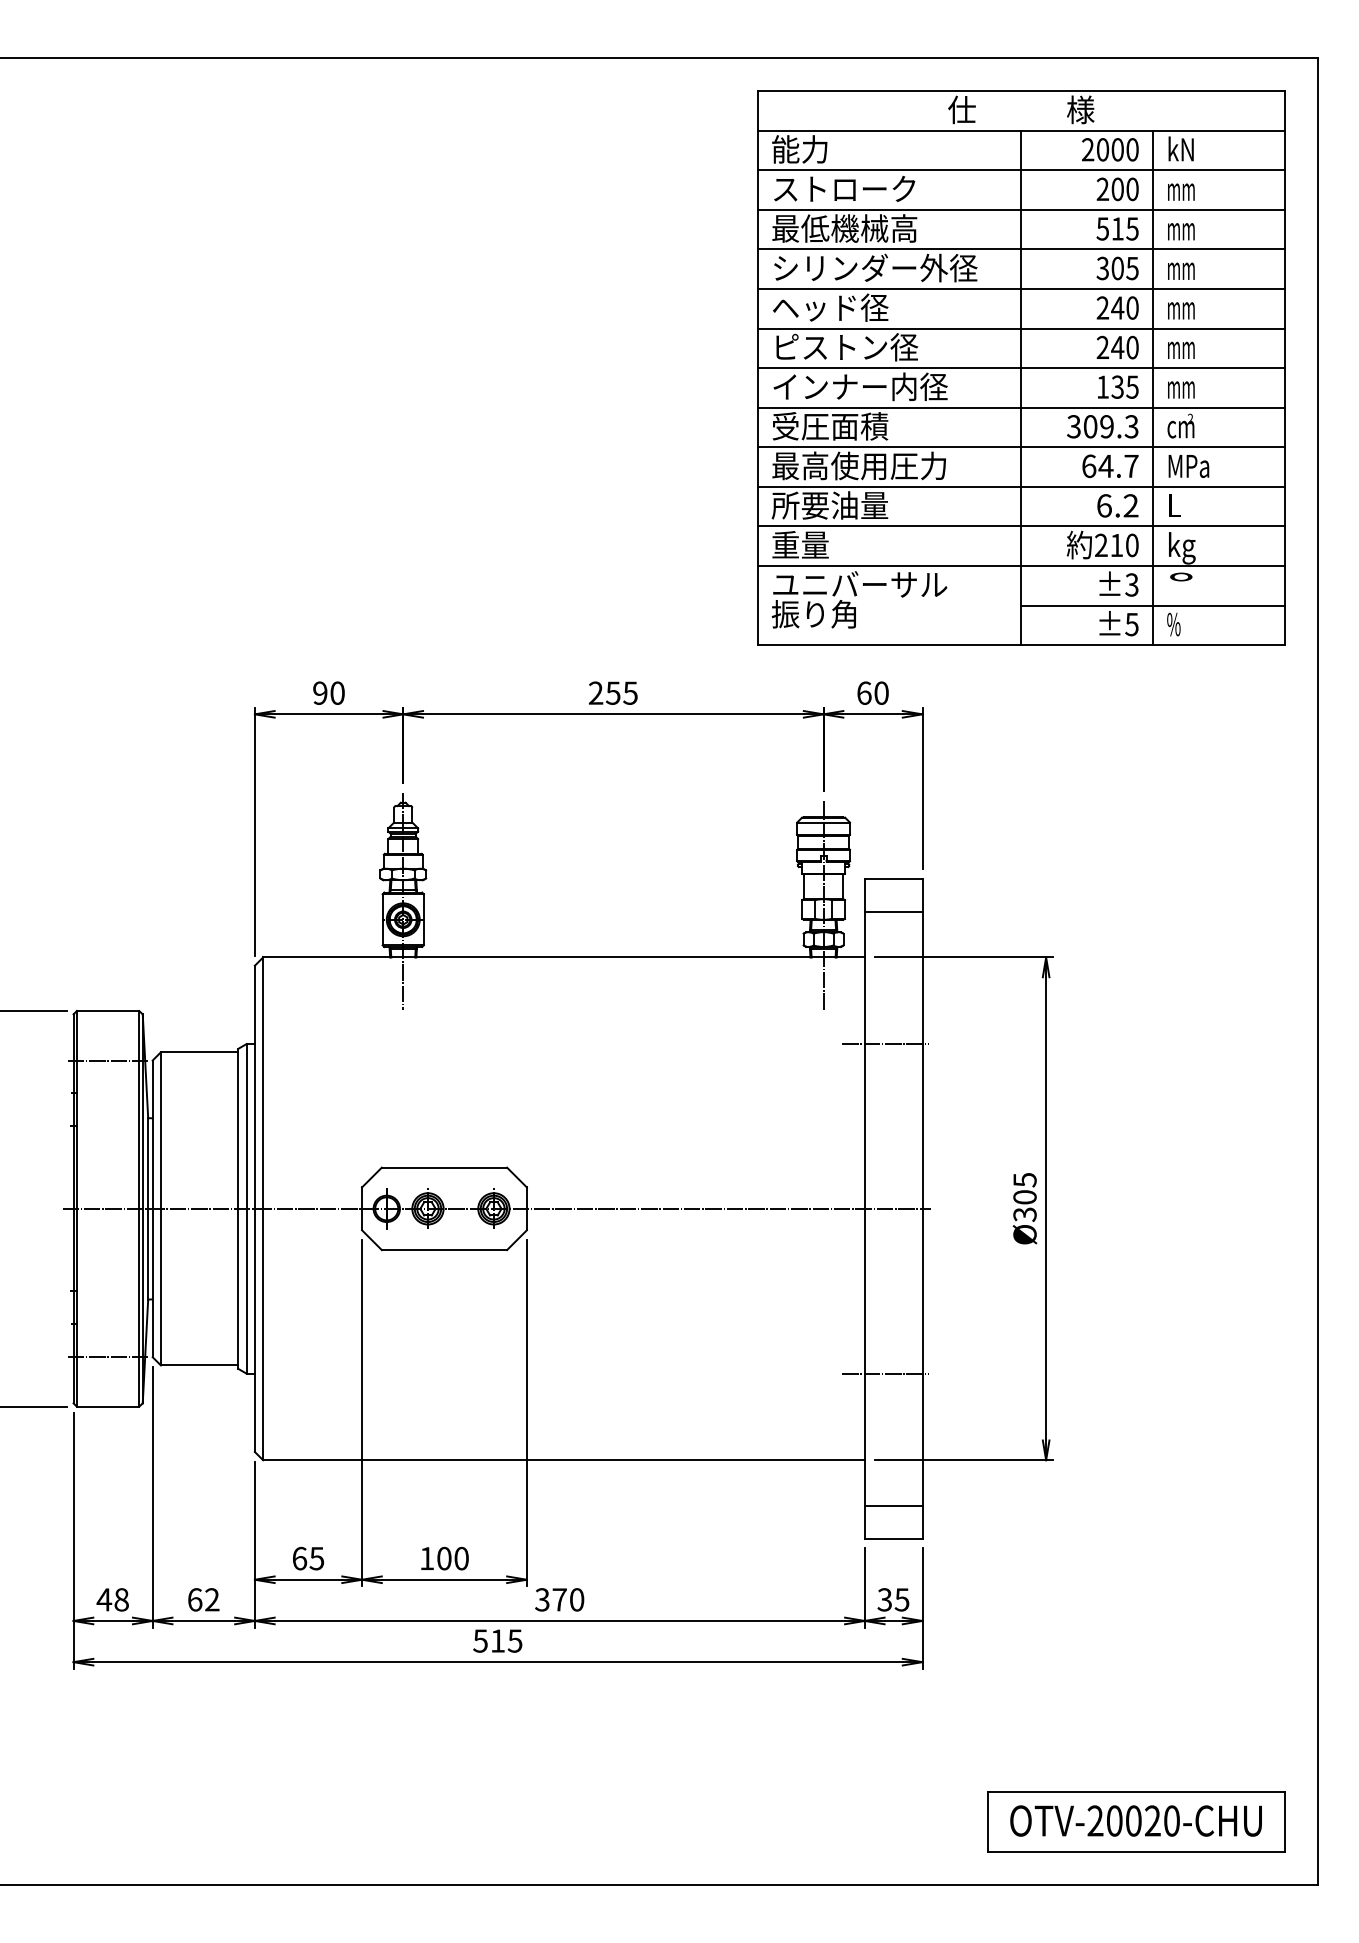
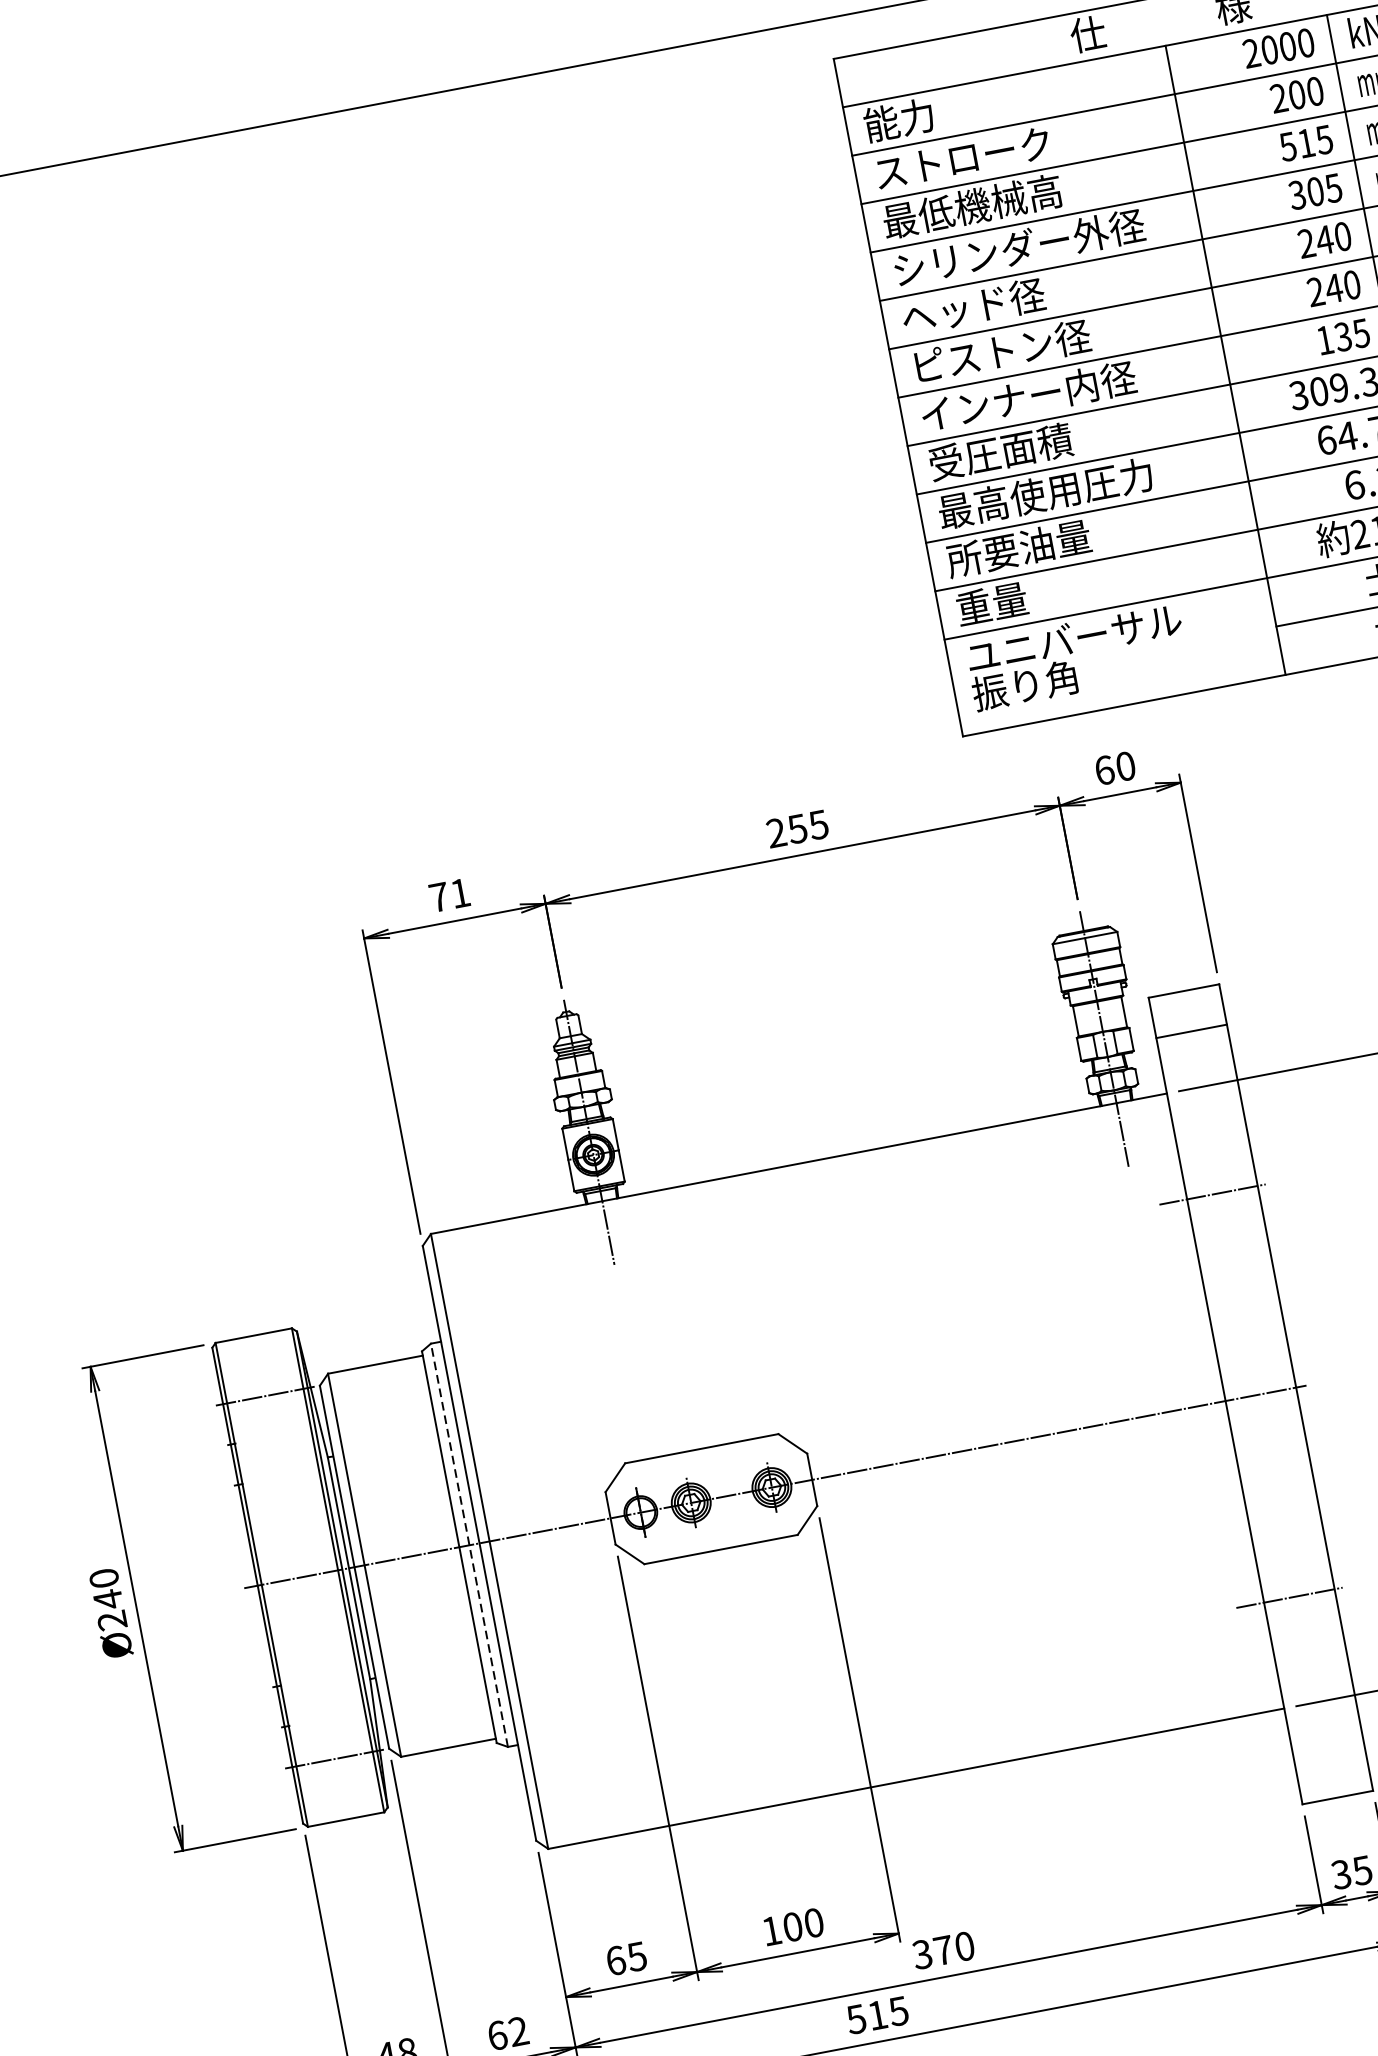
text: (328, 692) -> (449, 894), 90 -> 71
line: (246, 1208) -> (469, 1544), solid -> dashed
line: (893, 1505) -> (1329, 1757), removed

